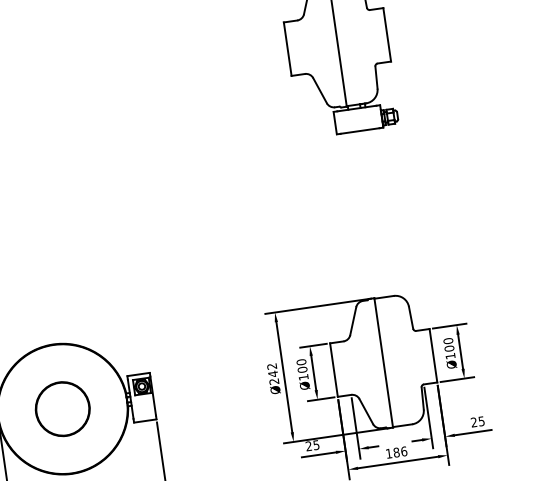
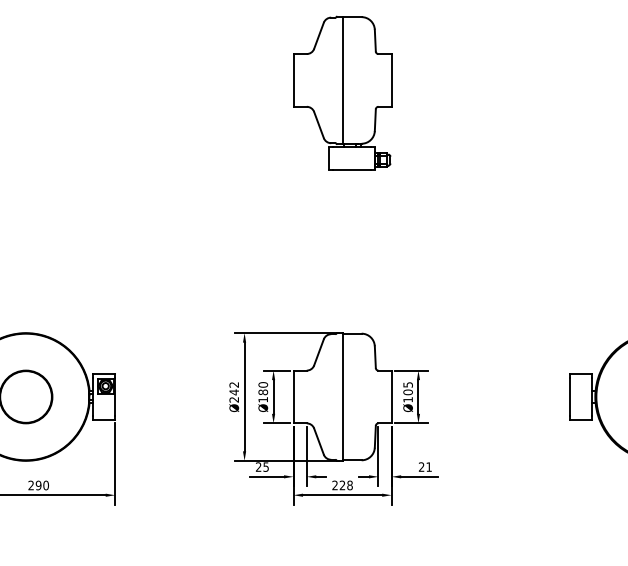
text: (447, 340) -> (407, 384), Ø100 -> Ø105
text: (301, 370) -> (262, 392), Ø100 -> Ø180
text: (480, 420) -> (428, 466), 25 -> 21
text: (396, 452) -> (342, 485), 186 -> 228

